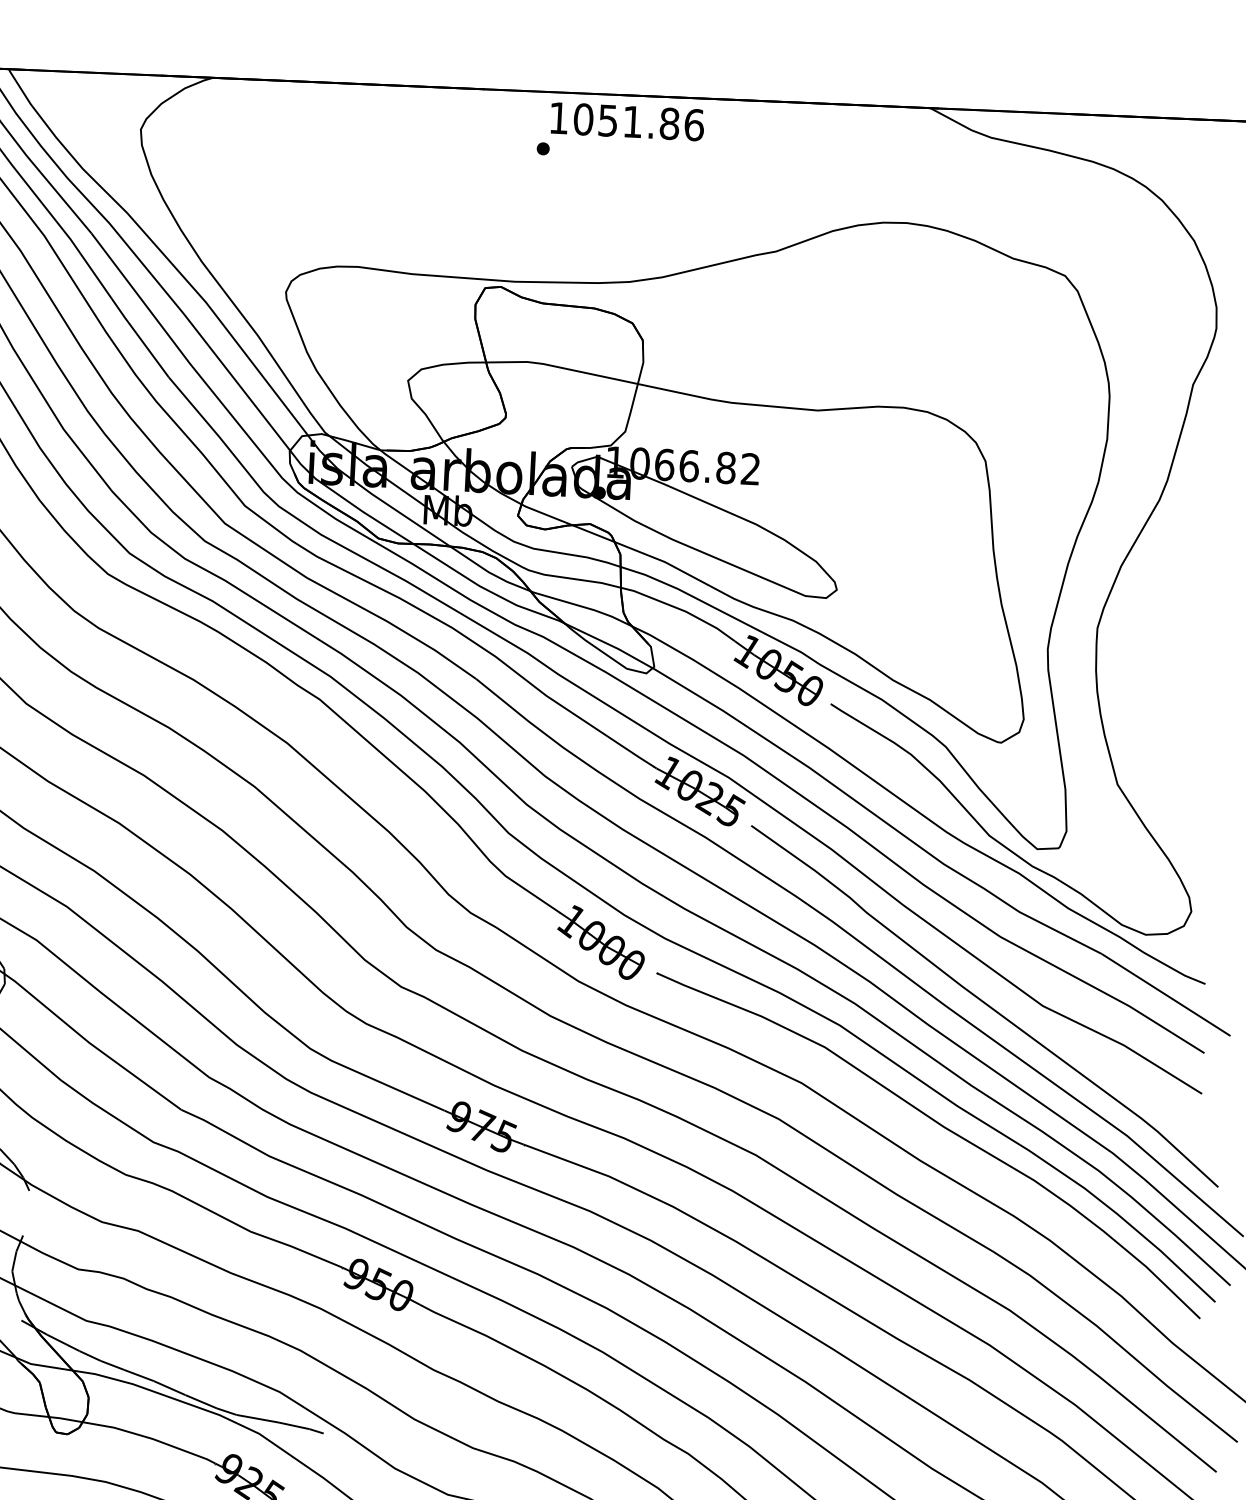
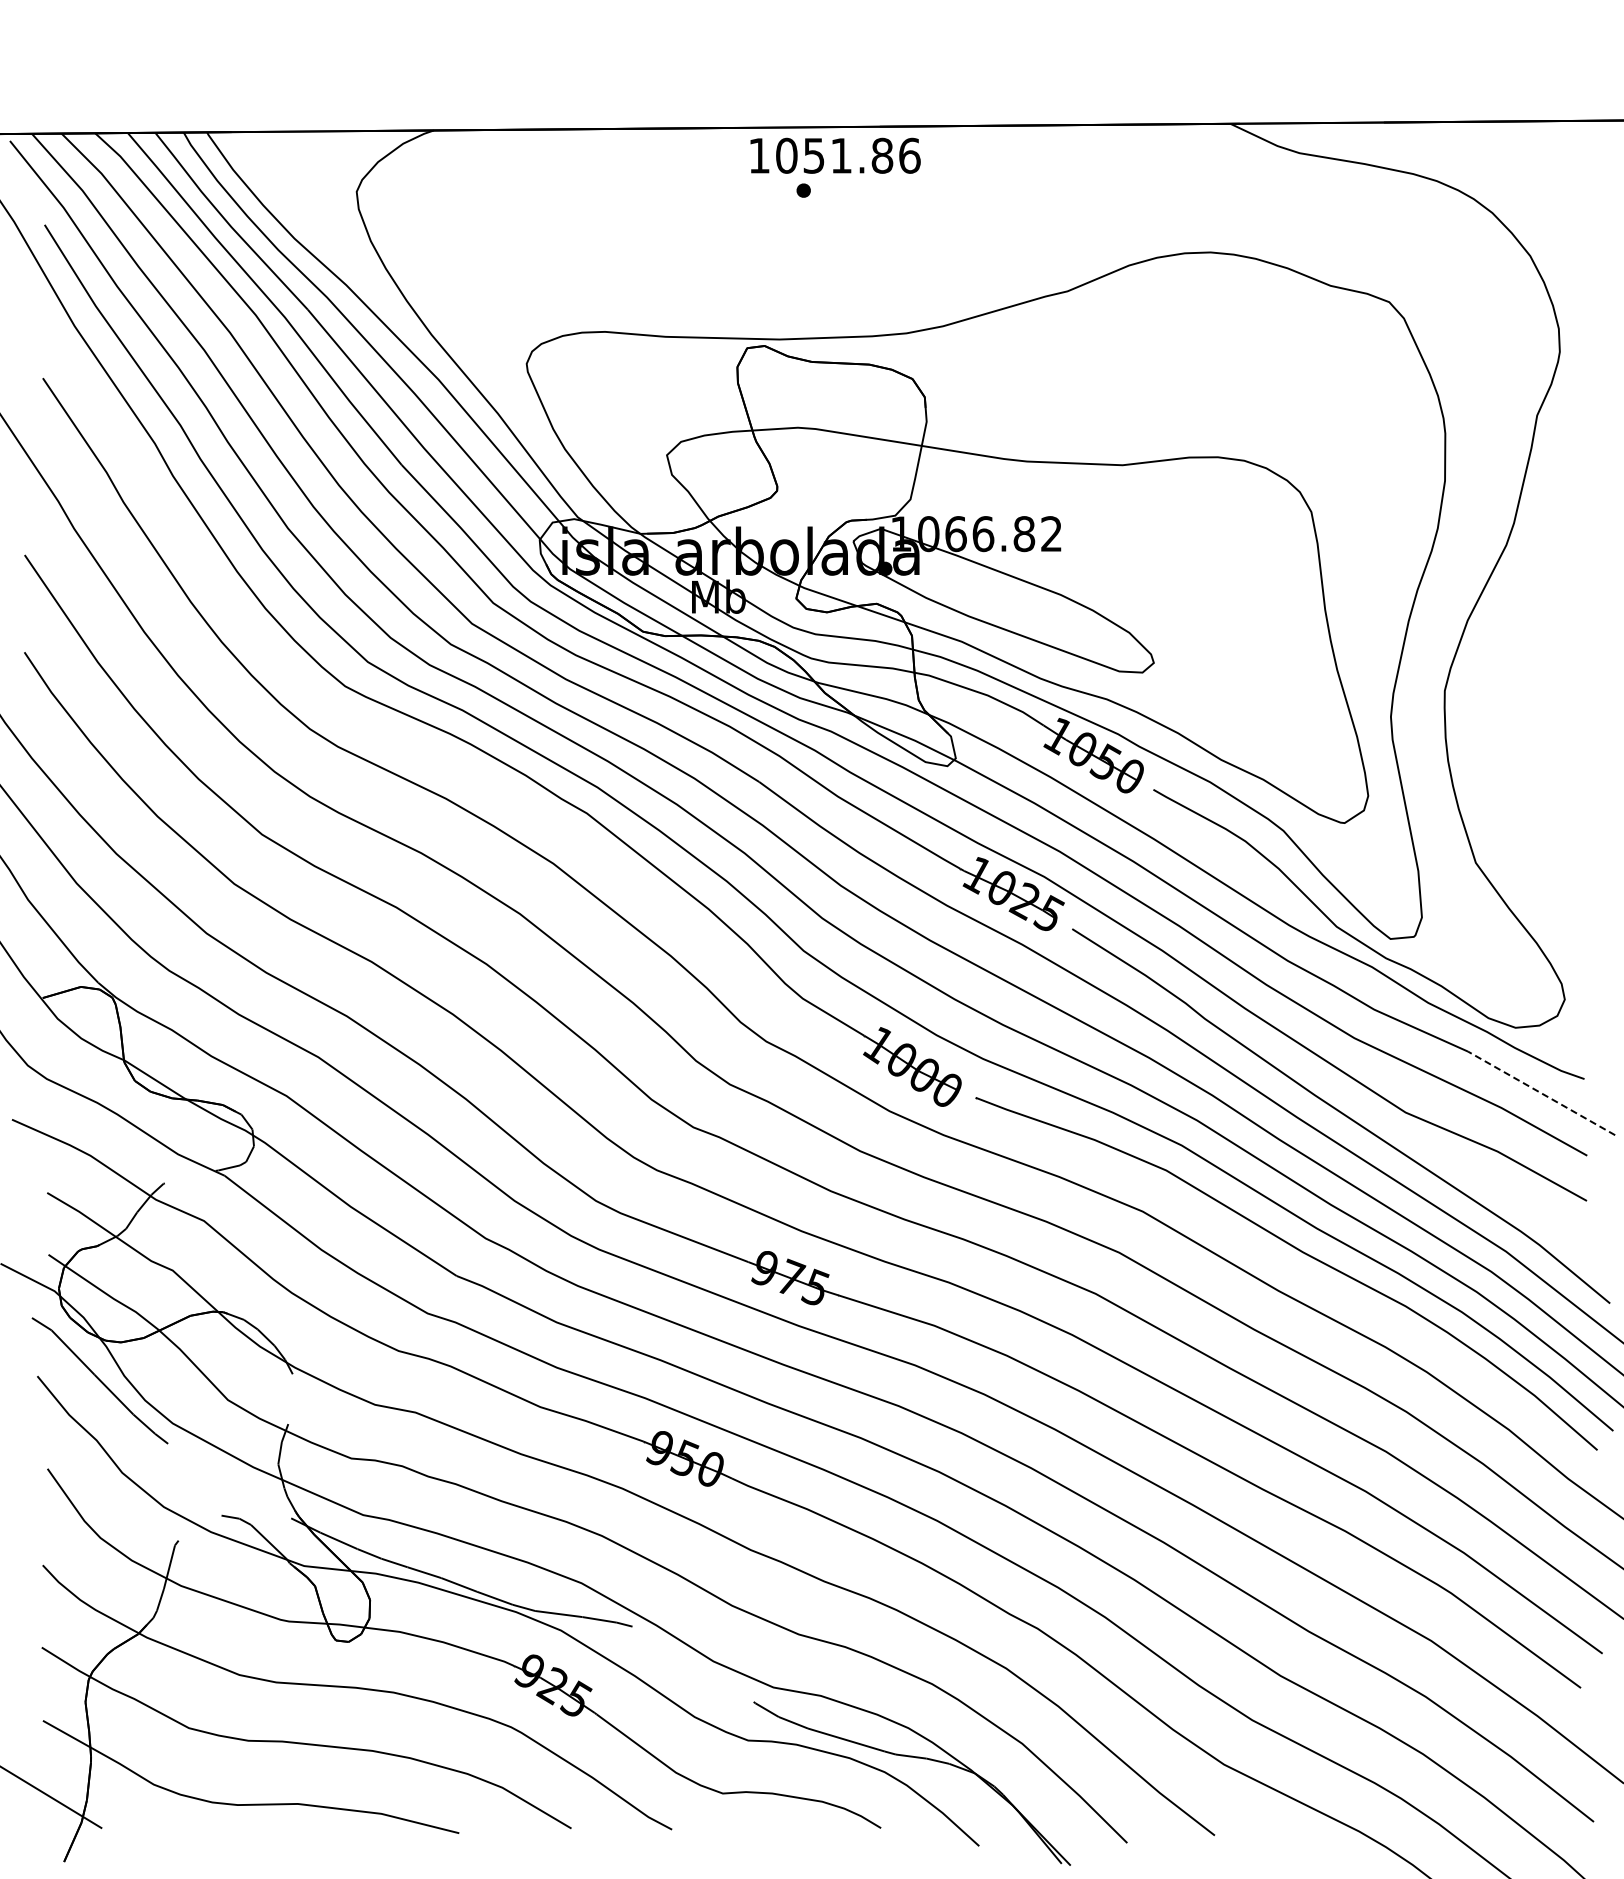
text: (627, 121) -> (835, 155), moved
line: (1166, 995) -> (1541, 1093), solid -> dashed

